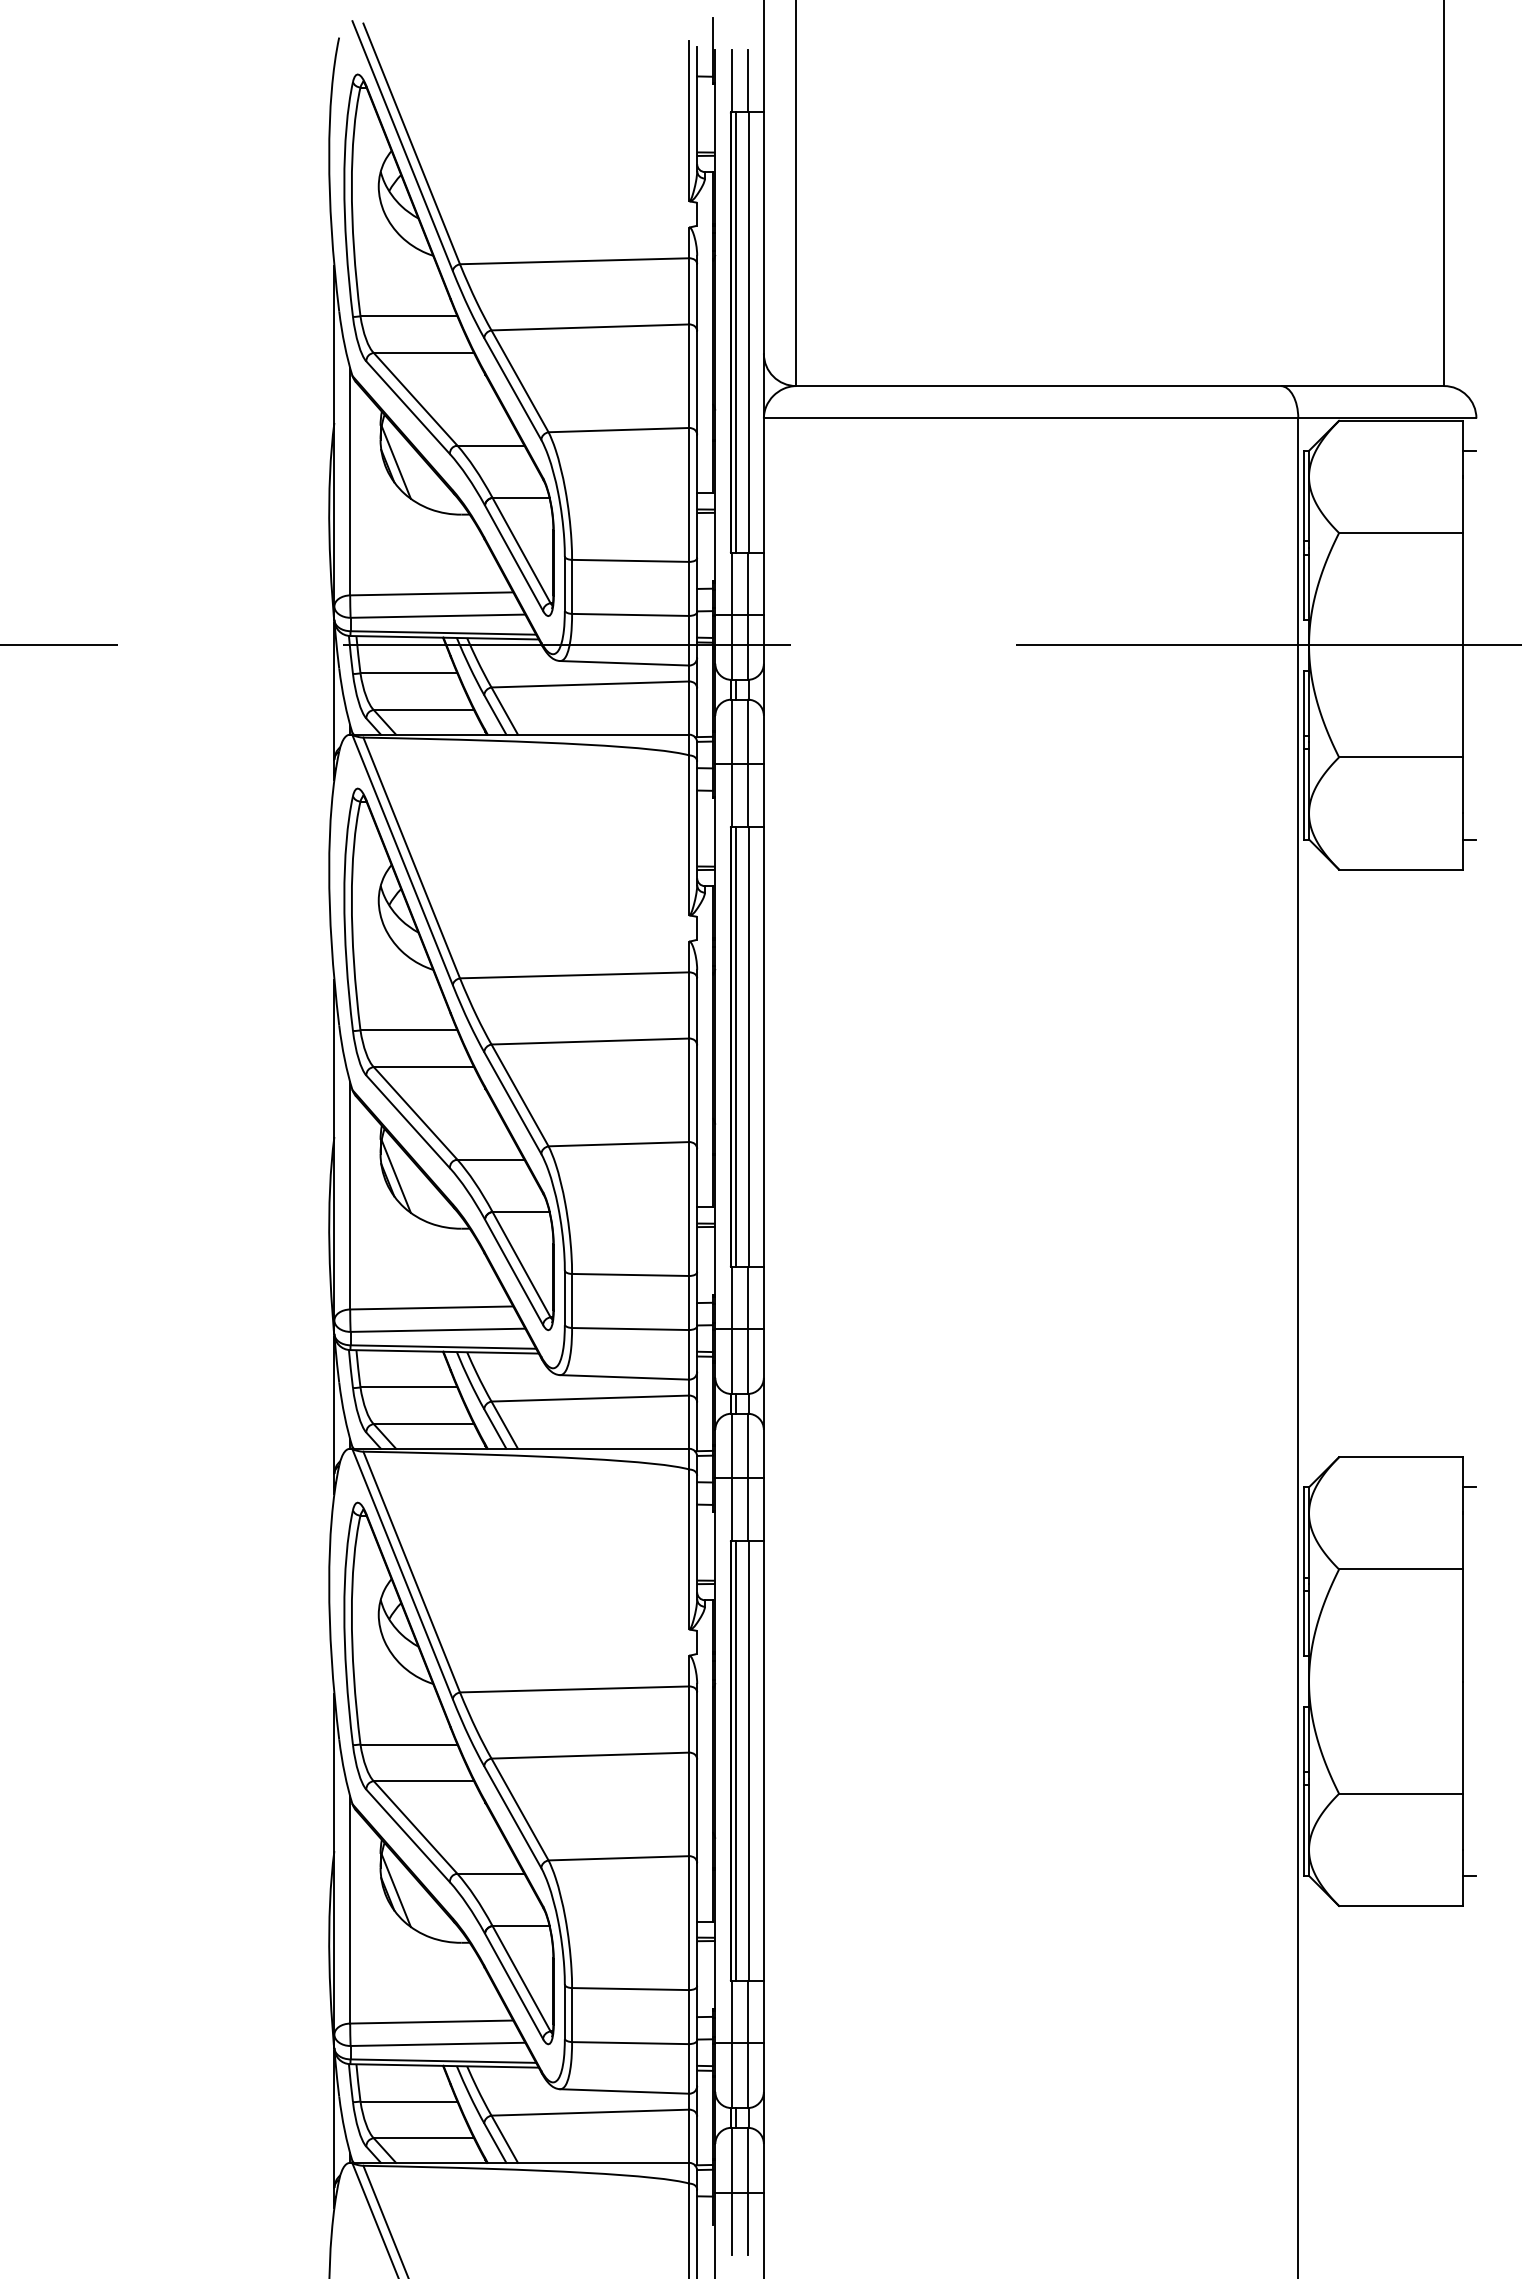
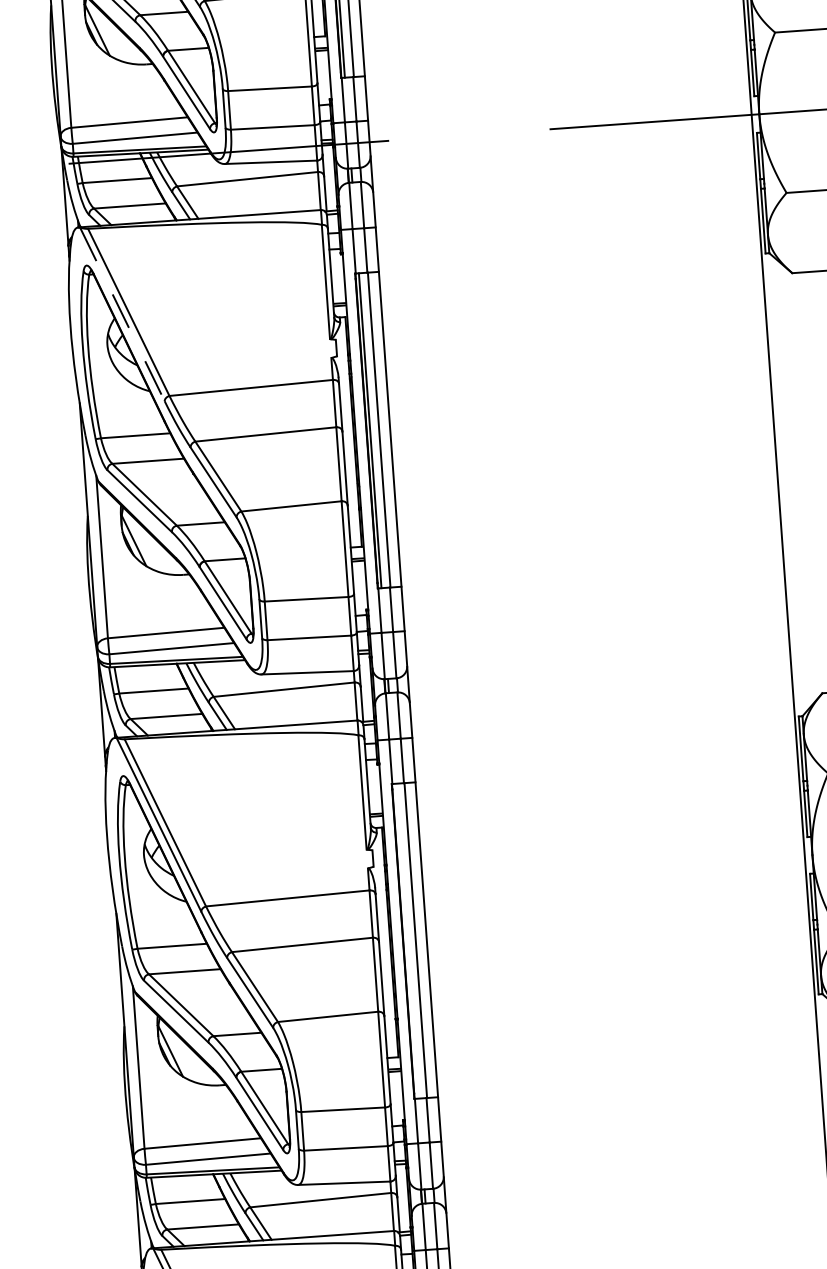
line: (402, 860) -> (122, 314), solid -> dashed
line: (735, 1760) -> (406, 940), removed

